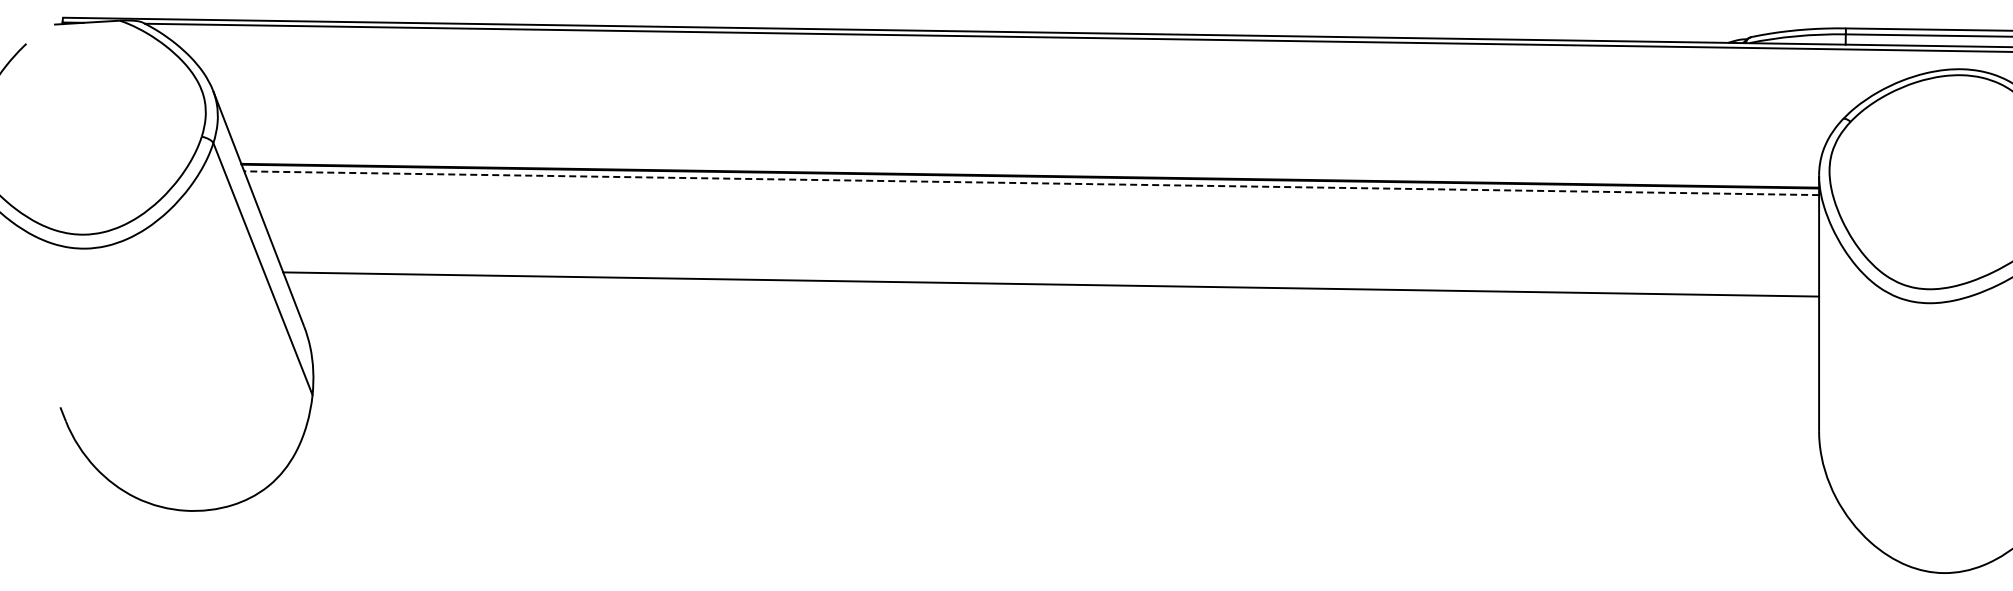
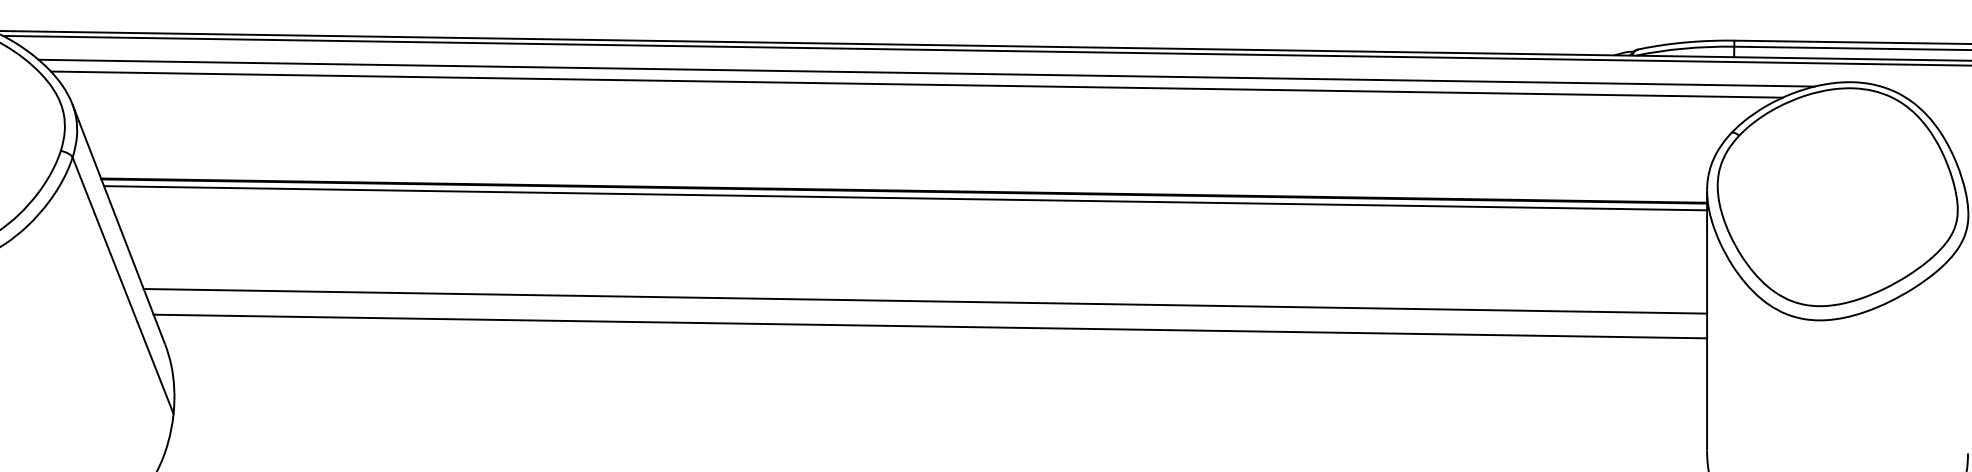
line: (1051, 60) -> (925, 73), added
line: (1042, 71) -> (916, 84), added
line: (1031, 183) -> (905, 198), dashed -> solid
line: (1056, 308) -> (930, 325), added

